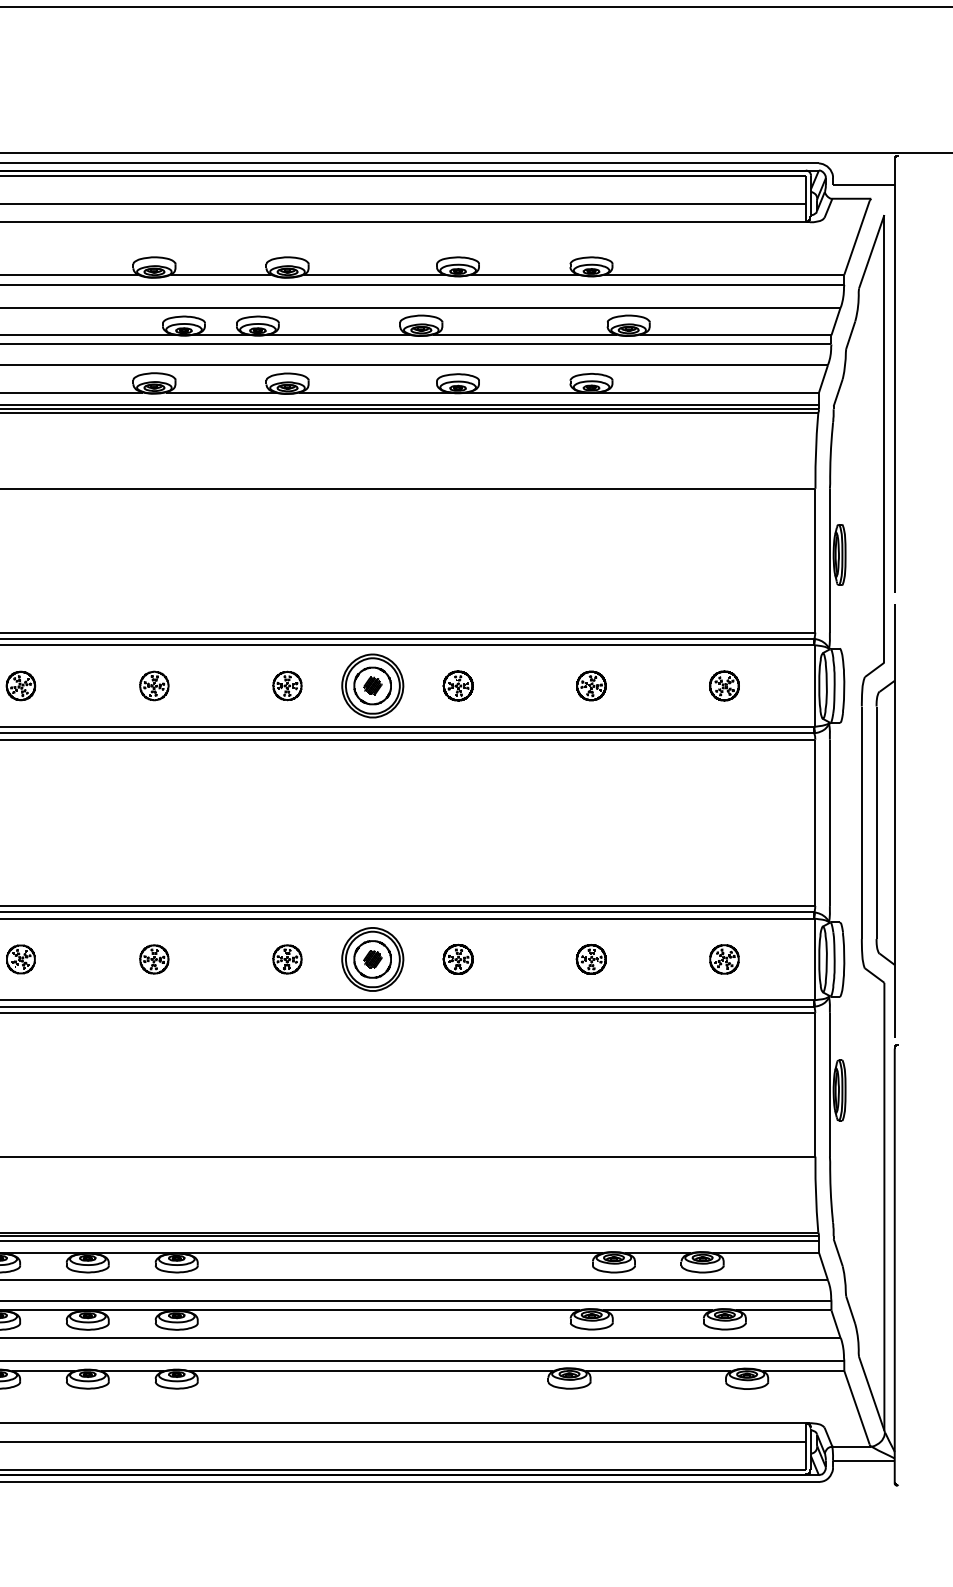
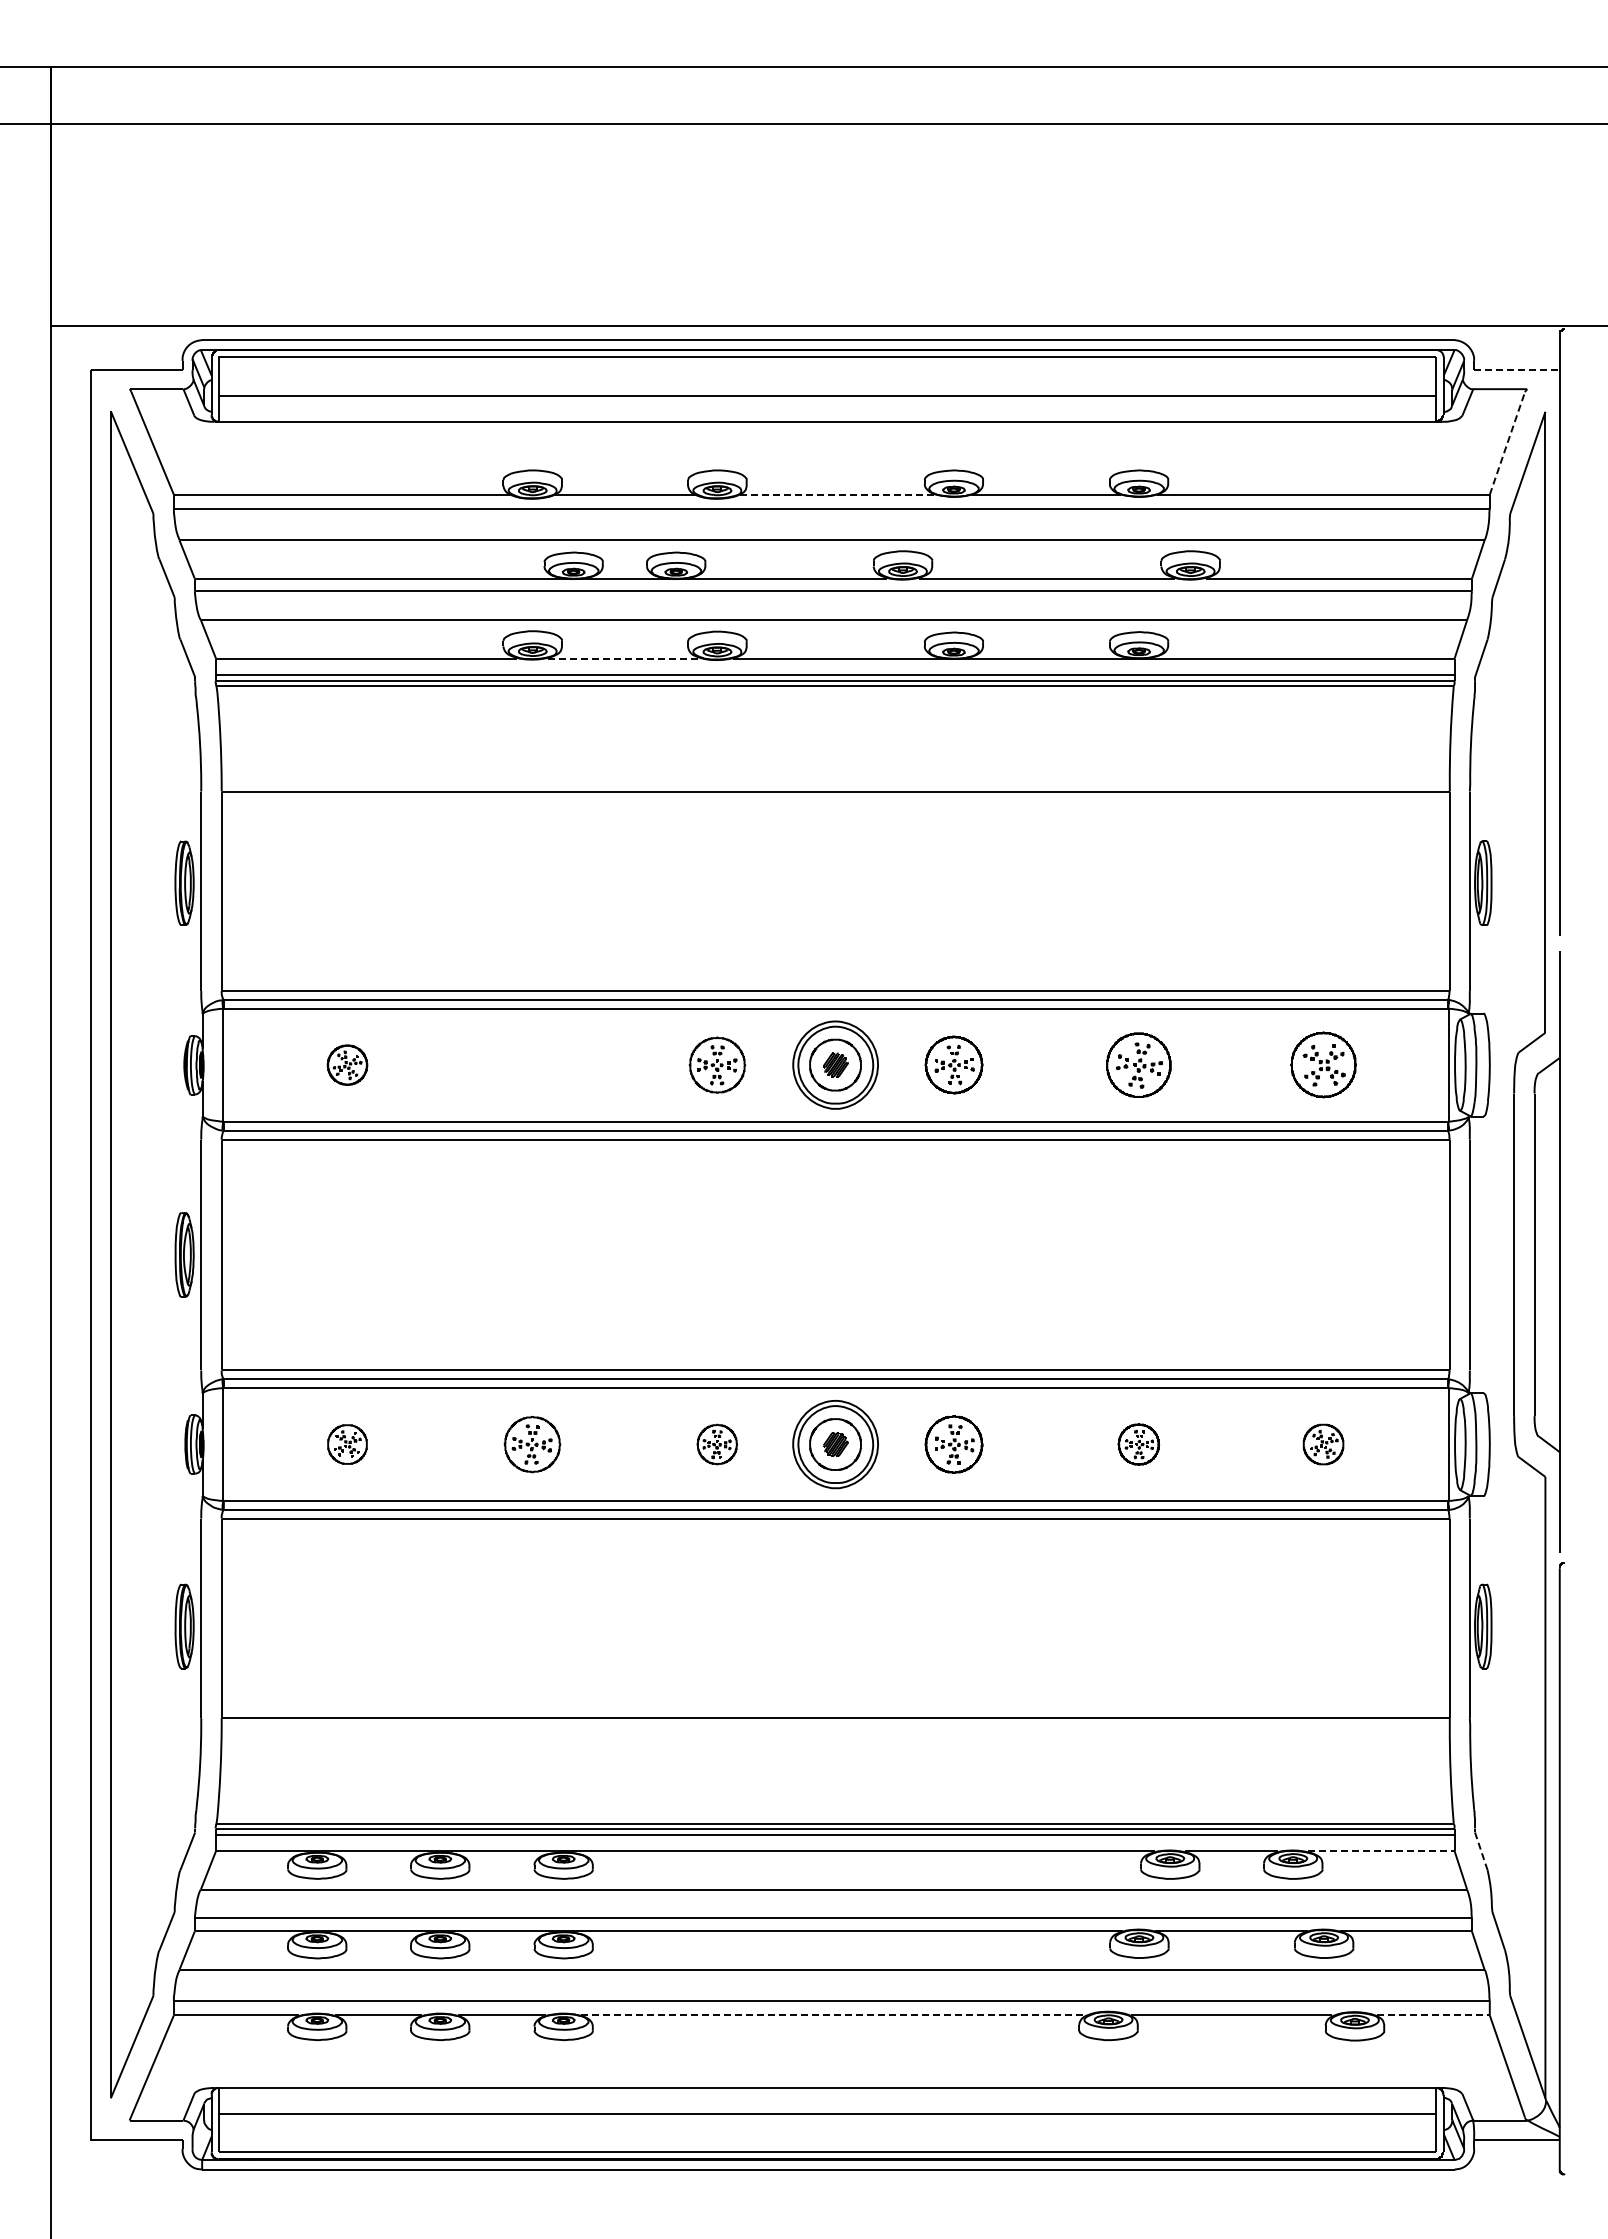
line: (863, 185) -> (1516, 370), solid -> dashed
line: (857, 237) -> (1507, 443), solid -> dashed
line: (374, 274) -> (838, 494), solid -> dashed
line: (221, 392) -> (625, 658), solid -> dashed
part: (154, 685) -> (532, 1064), removed
part: (286, 685) -> (716, 1064), size x1.4
part: (591, 685) -> (1138, 1064), size x1.6
part: (458, 686) -> (954, 1065), size x1.4
part: (724, 686) -> (1323, 1065), size x1.6
part: (154, 959) -> (532, 1444), size x1.4
part: (458, 959) -> (954, 1444), size x1.4
line: (766, 1252) -> (1381, 1851), solid -> dashed
line: (838, 1252) -> (1481, 1851), solid -> dashed
line: (371, 1371) -> (833, 2015), solid -> dashed
line: (804, 1371) -> (1434, 2015), solid -> dashed

